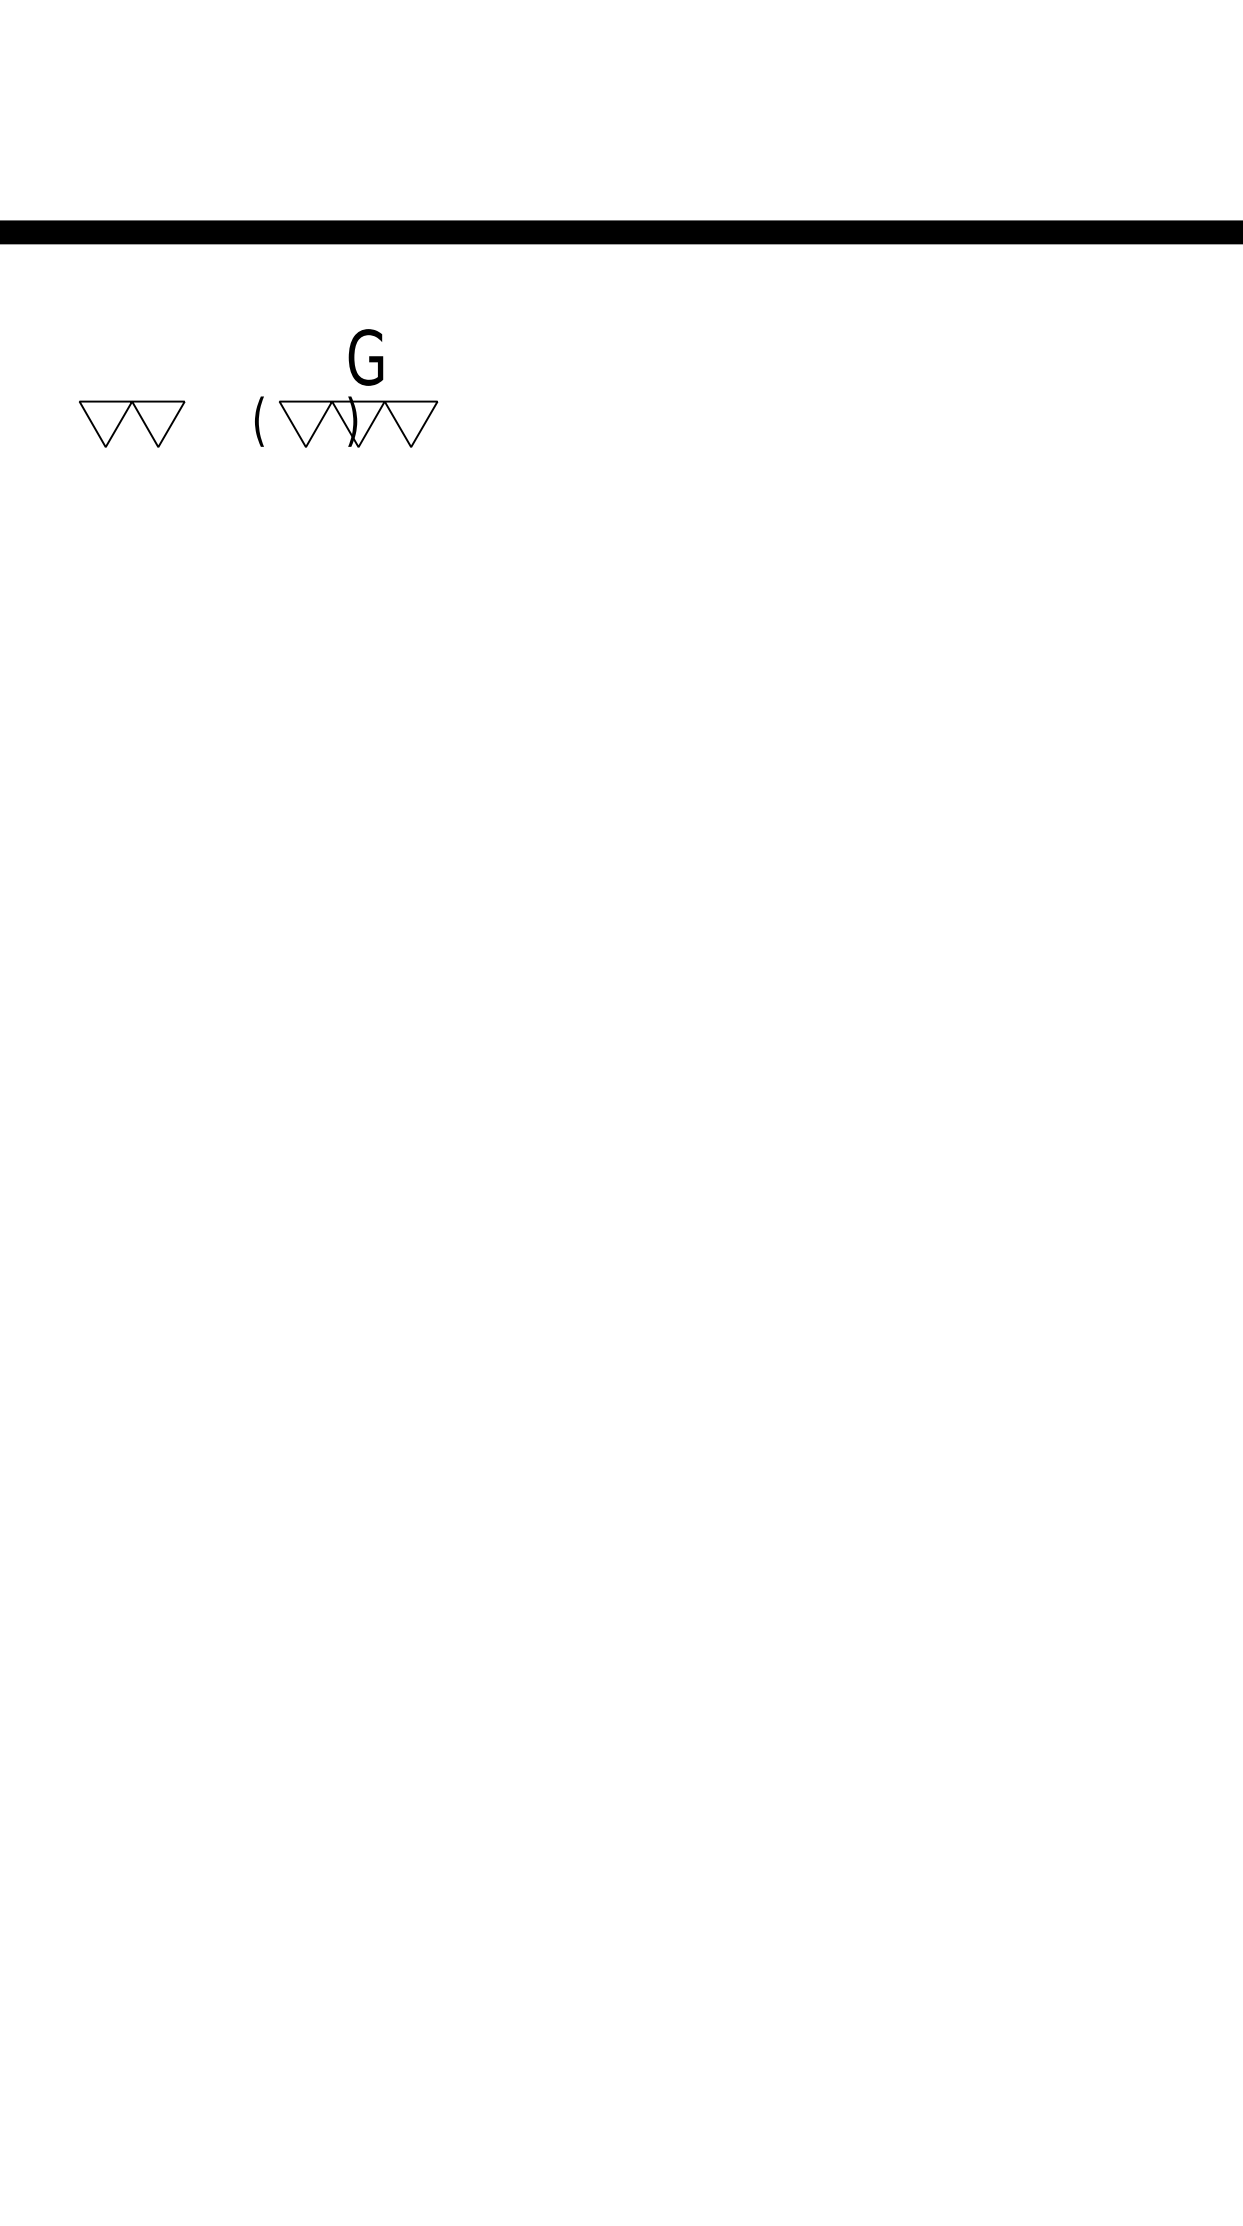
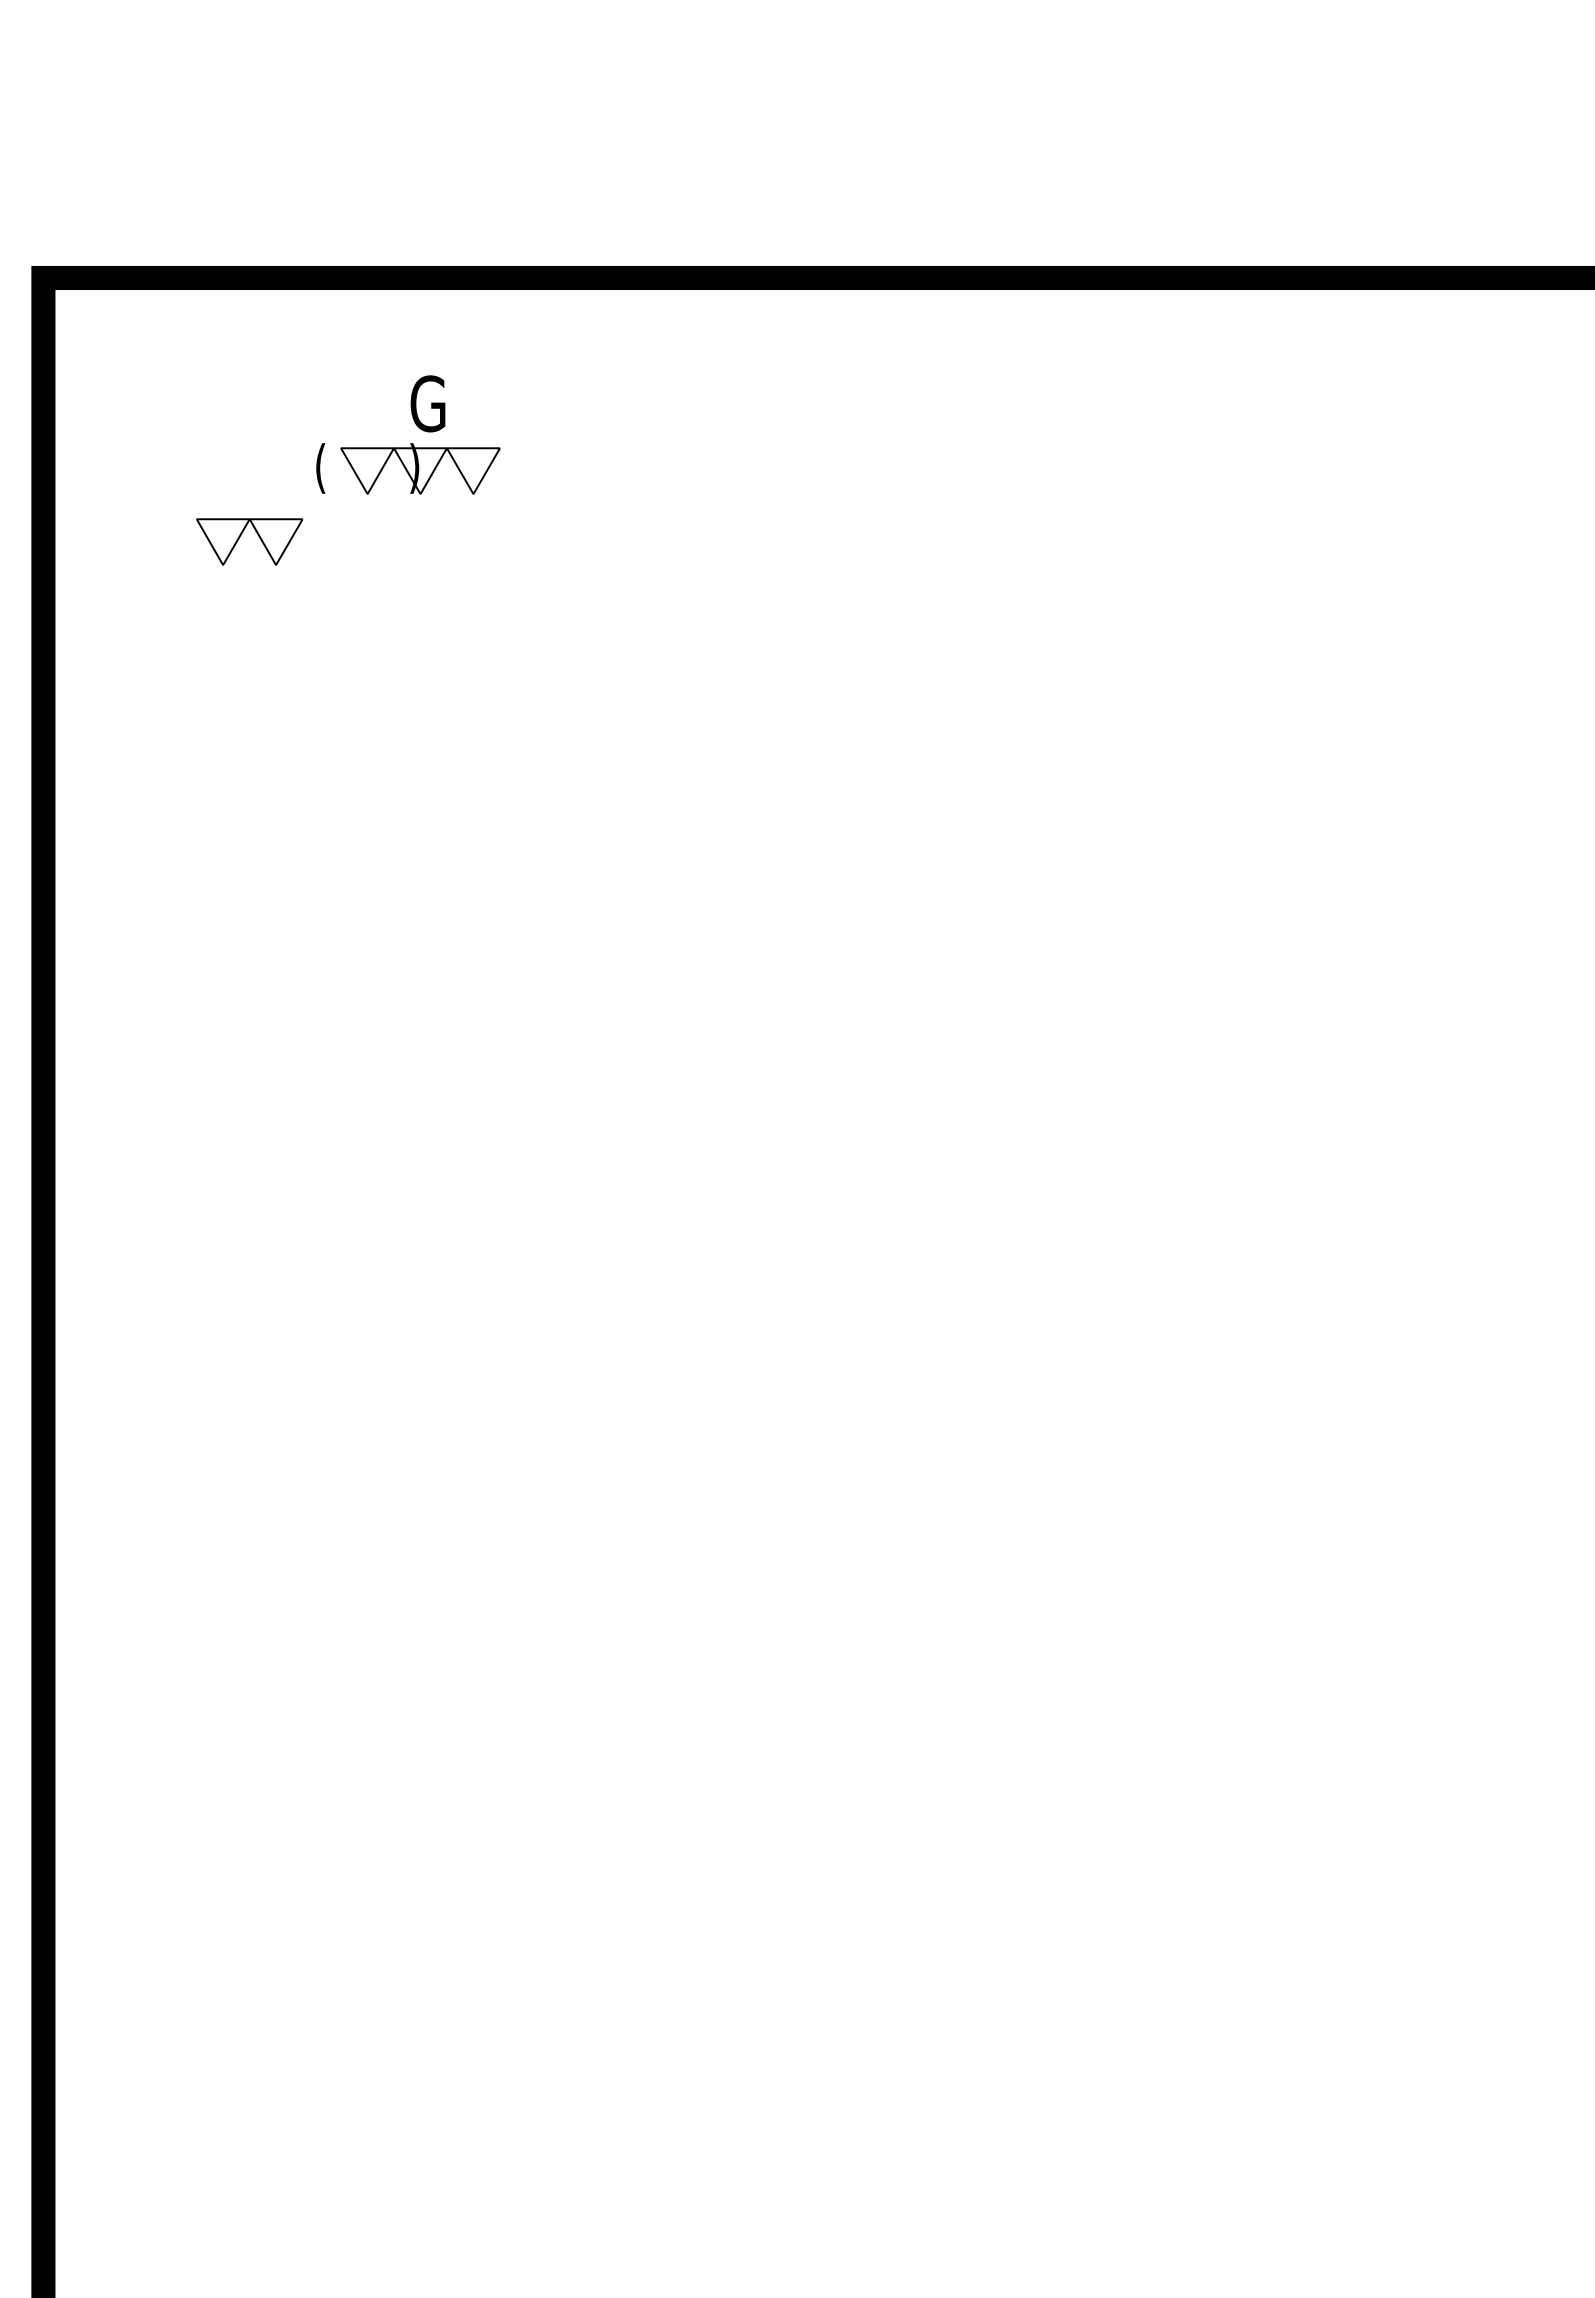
part: (123, 419) -> (240, 537), moved

